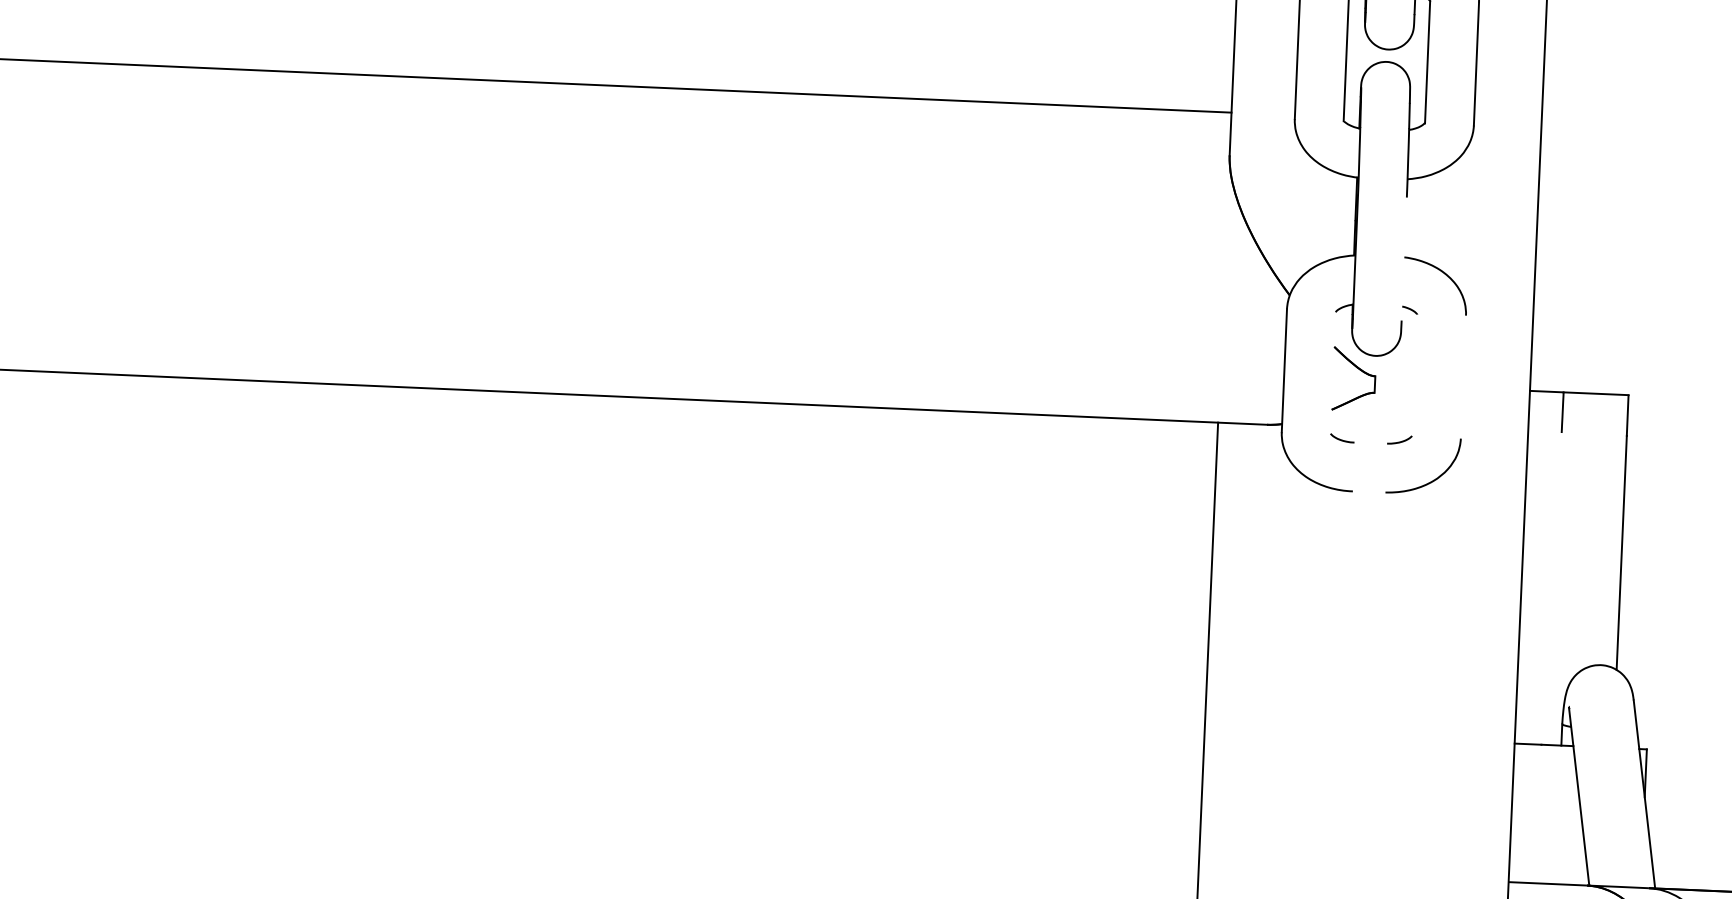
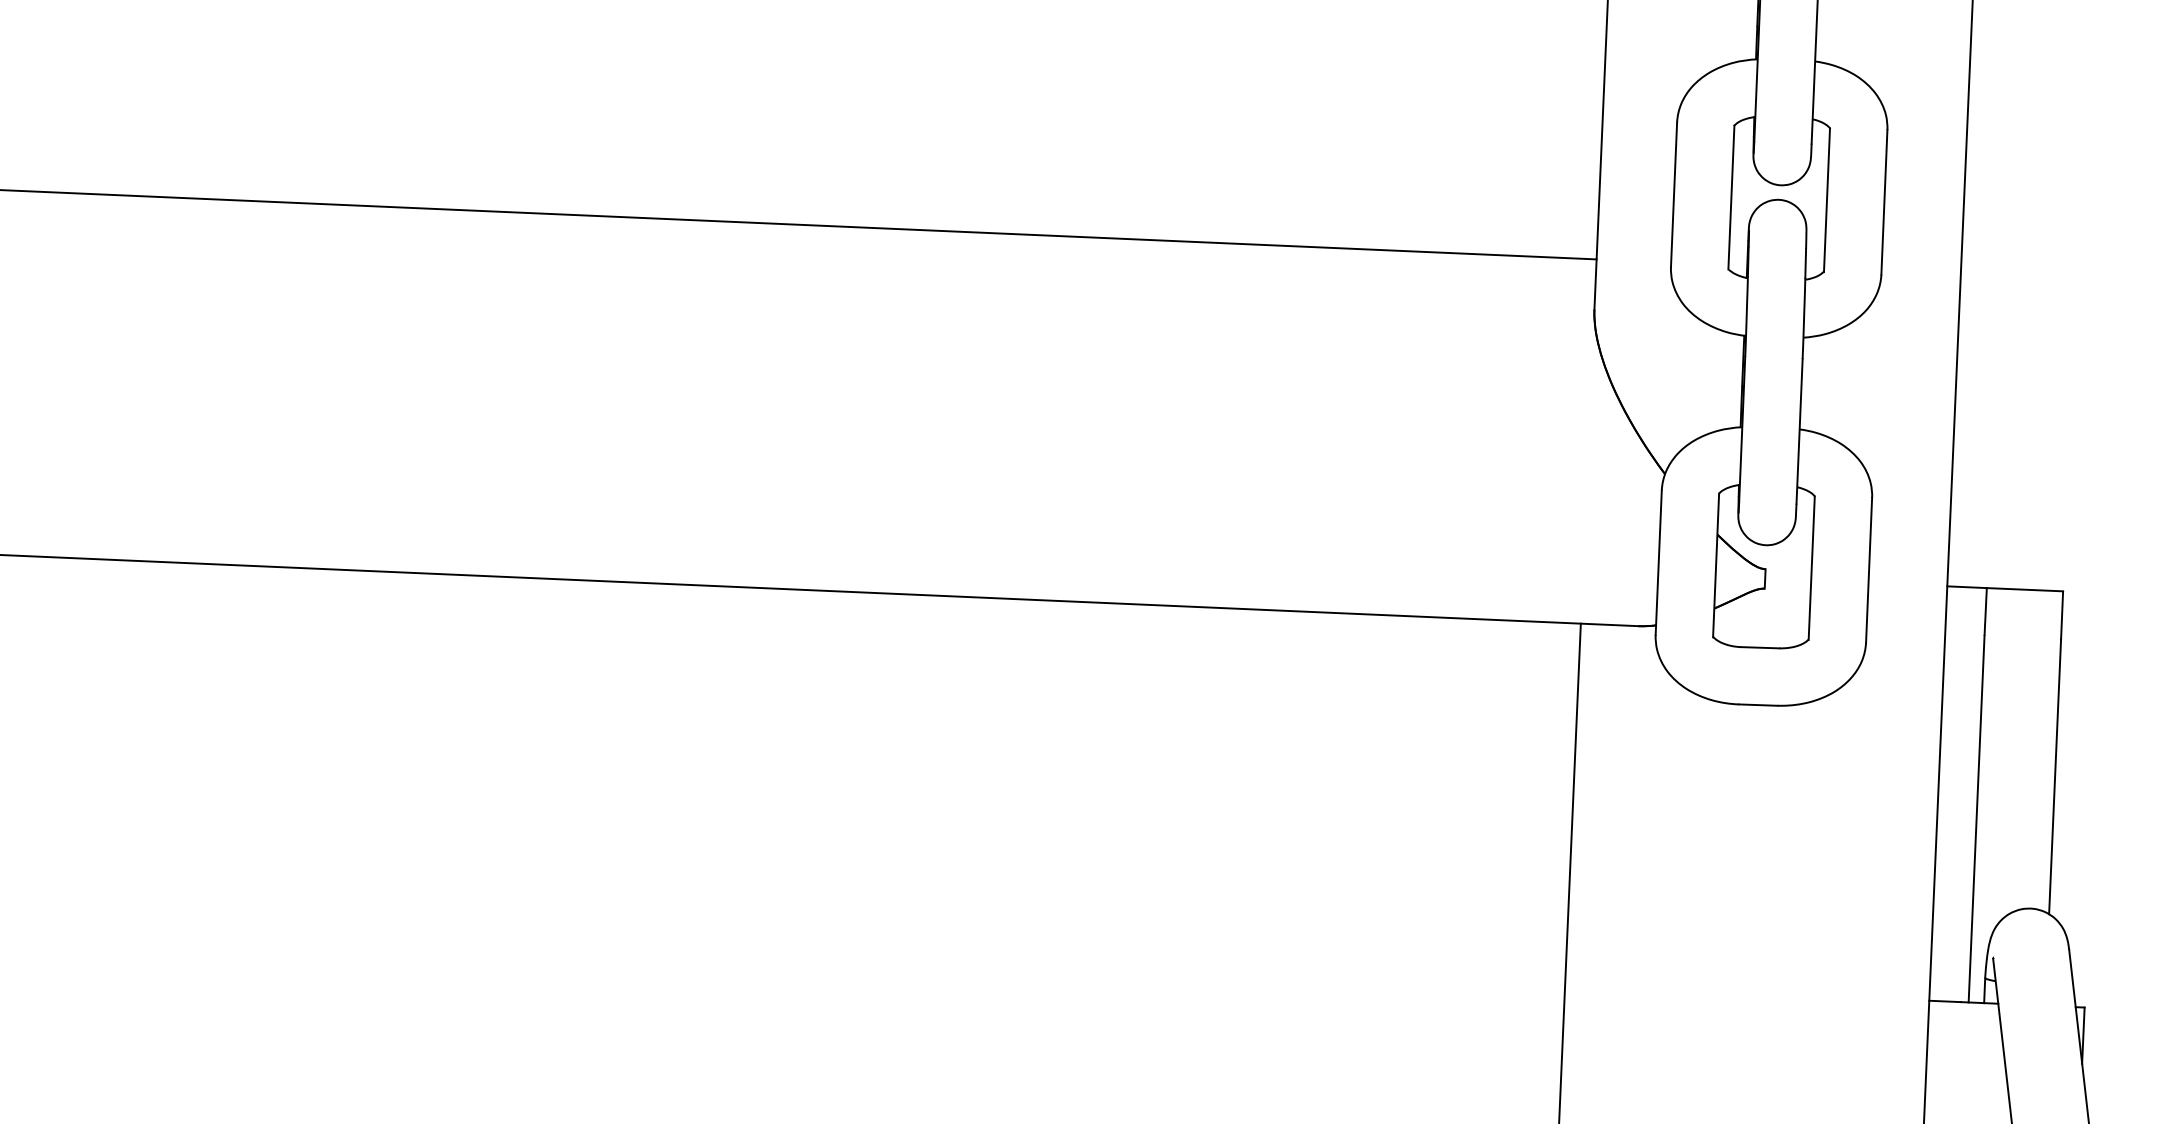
line: (1404, 259) -> (1799, 431), added
line: (1333, 373) -> (1716, 565), added
line: (1414, 375) -> (1811, 568), added
line: (1463, 376) -> (1869, 569), added
line: (1371, 442) -> (1760, 647), added
line: (1369, 491) -> (1758, 704), added
line: (1554, 588) -> (1976, 818), added

